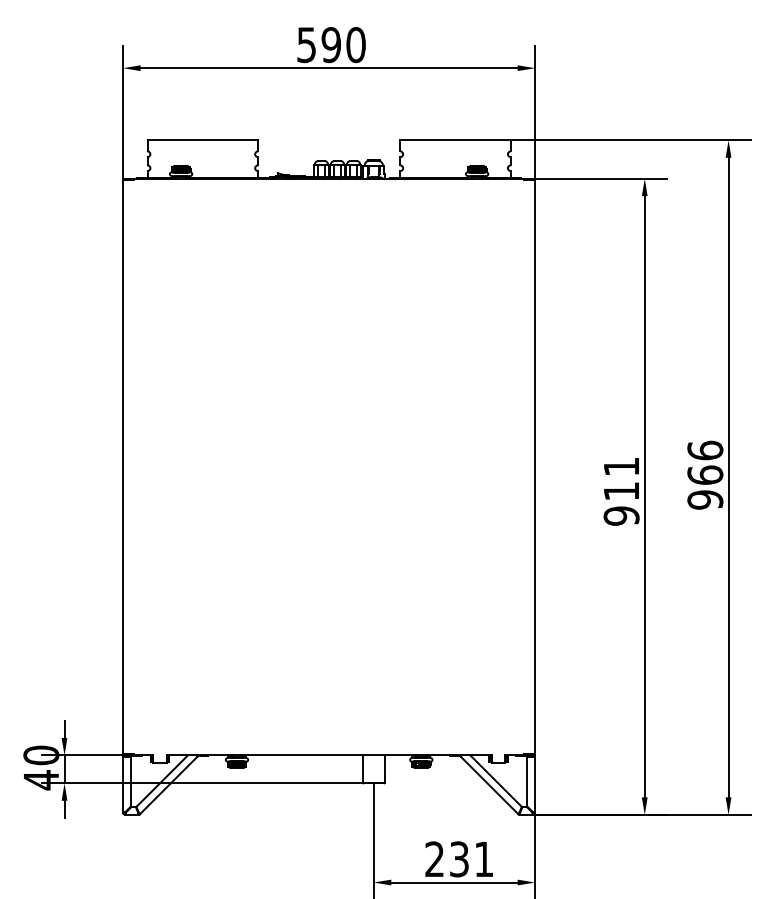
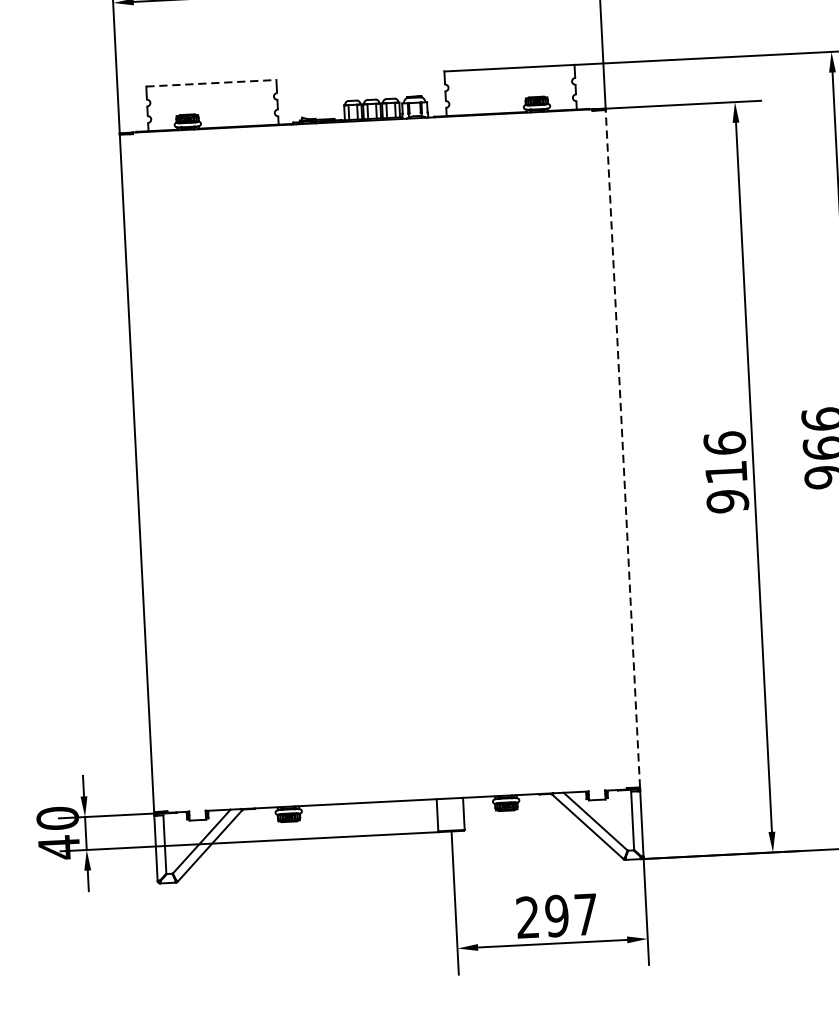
line: (203, 140) -> (212, 83), solid -> dashed
line: (535, 466) -> (623, 448), solid -> dashed
text: (621, 466) -> (724, 443), 911 -> 916
text: (471, 859) -> (571, 915), 231 -> 297

